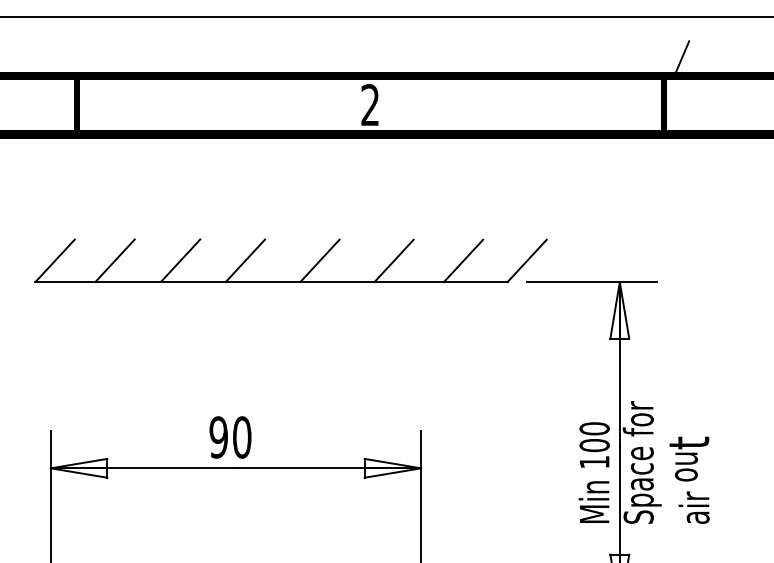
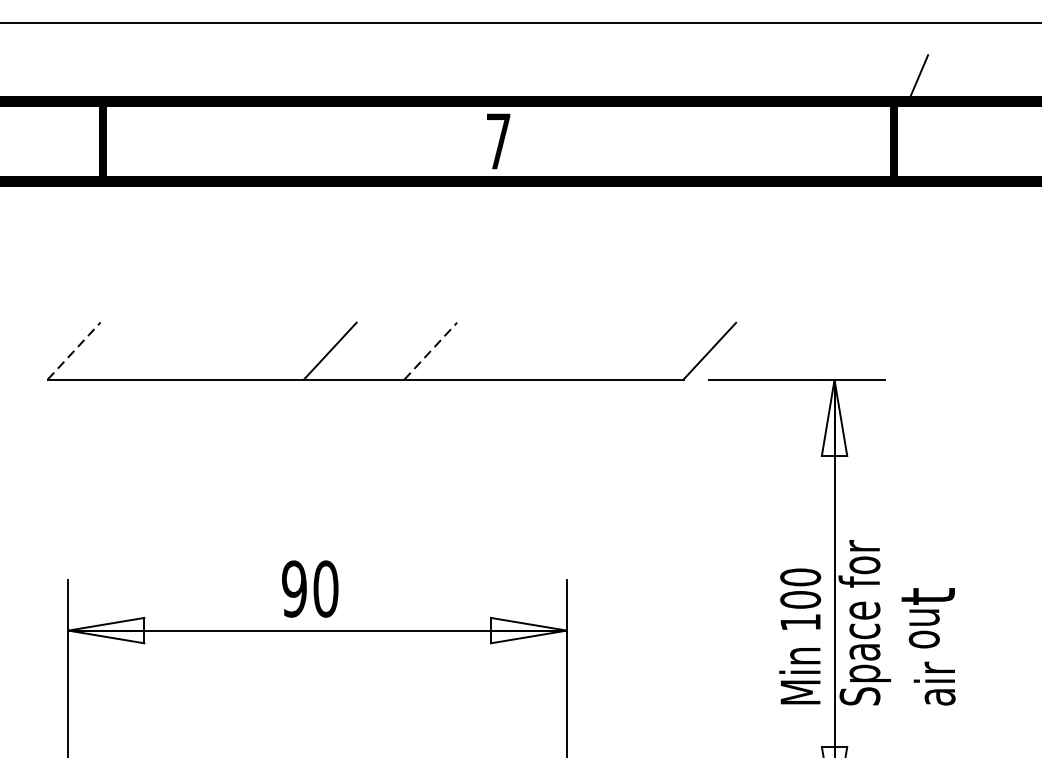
text: (369, 104) -> (497, 140), 2 -> 7
line: (55, 260) -> (74, 350), solid -> dashed
line: (114, 260) -> (153, 350), removed
line: (180, 260) -> (242, 350), removed
line: (319, 260) -> (430, 350), solid -> dashed
line: (393, 260) -> (529, 350), removed
line: (463, 260) -> (624, 350), removed

